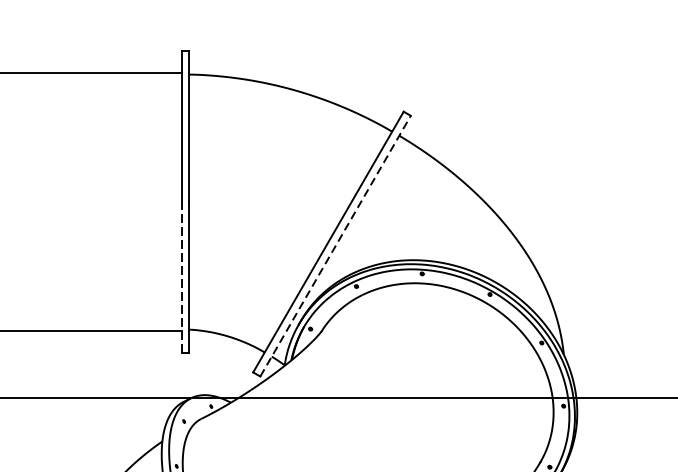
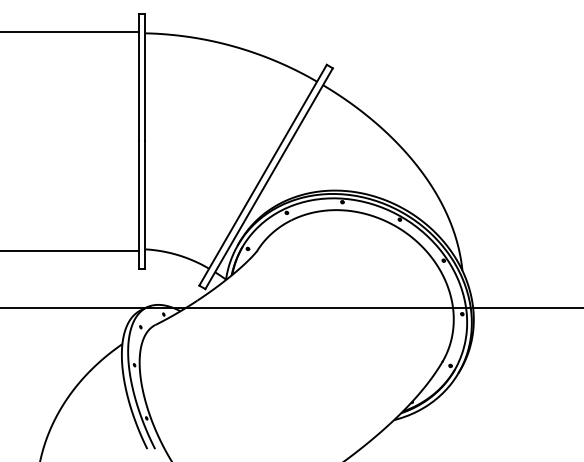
line: (336, 245) -> (269, 178), dashed -> solid
line: (182, 277) -> (139, 205), dashed -> solid

